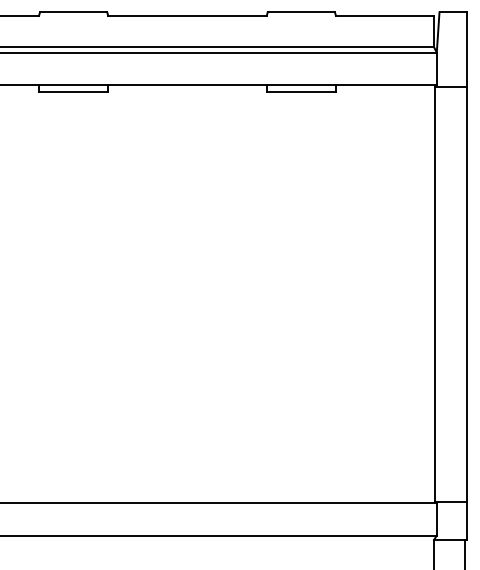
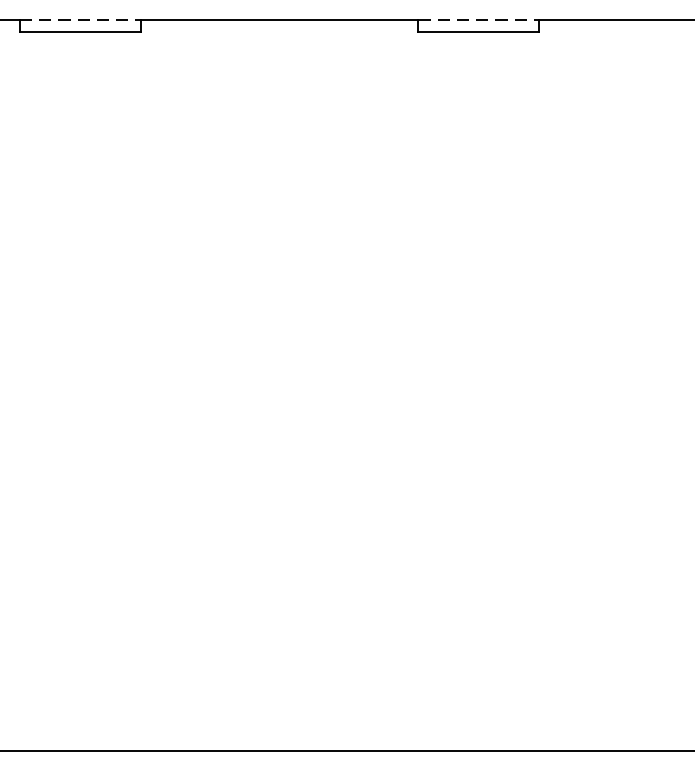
line: (73, 85) -> (80, 20), solid -> dashed
line: (301, 85) -> (479, 20), solid -> dashed

